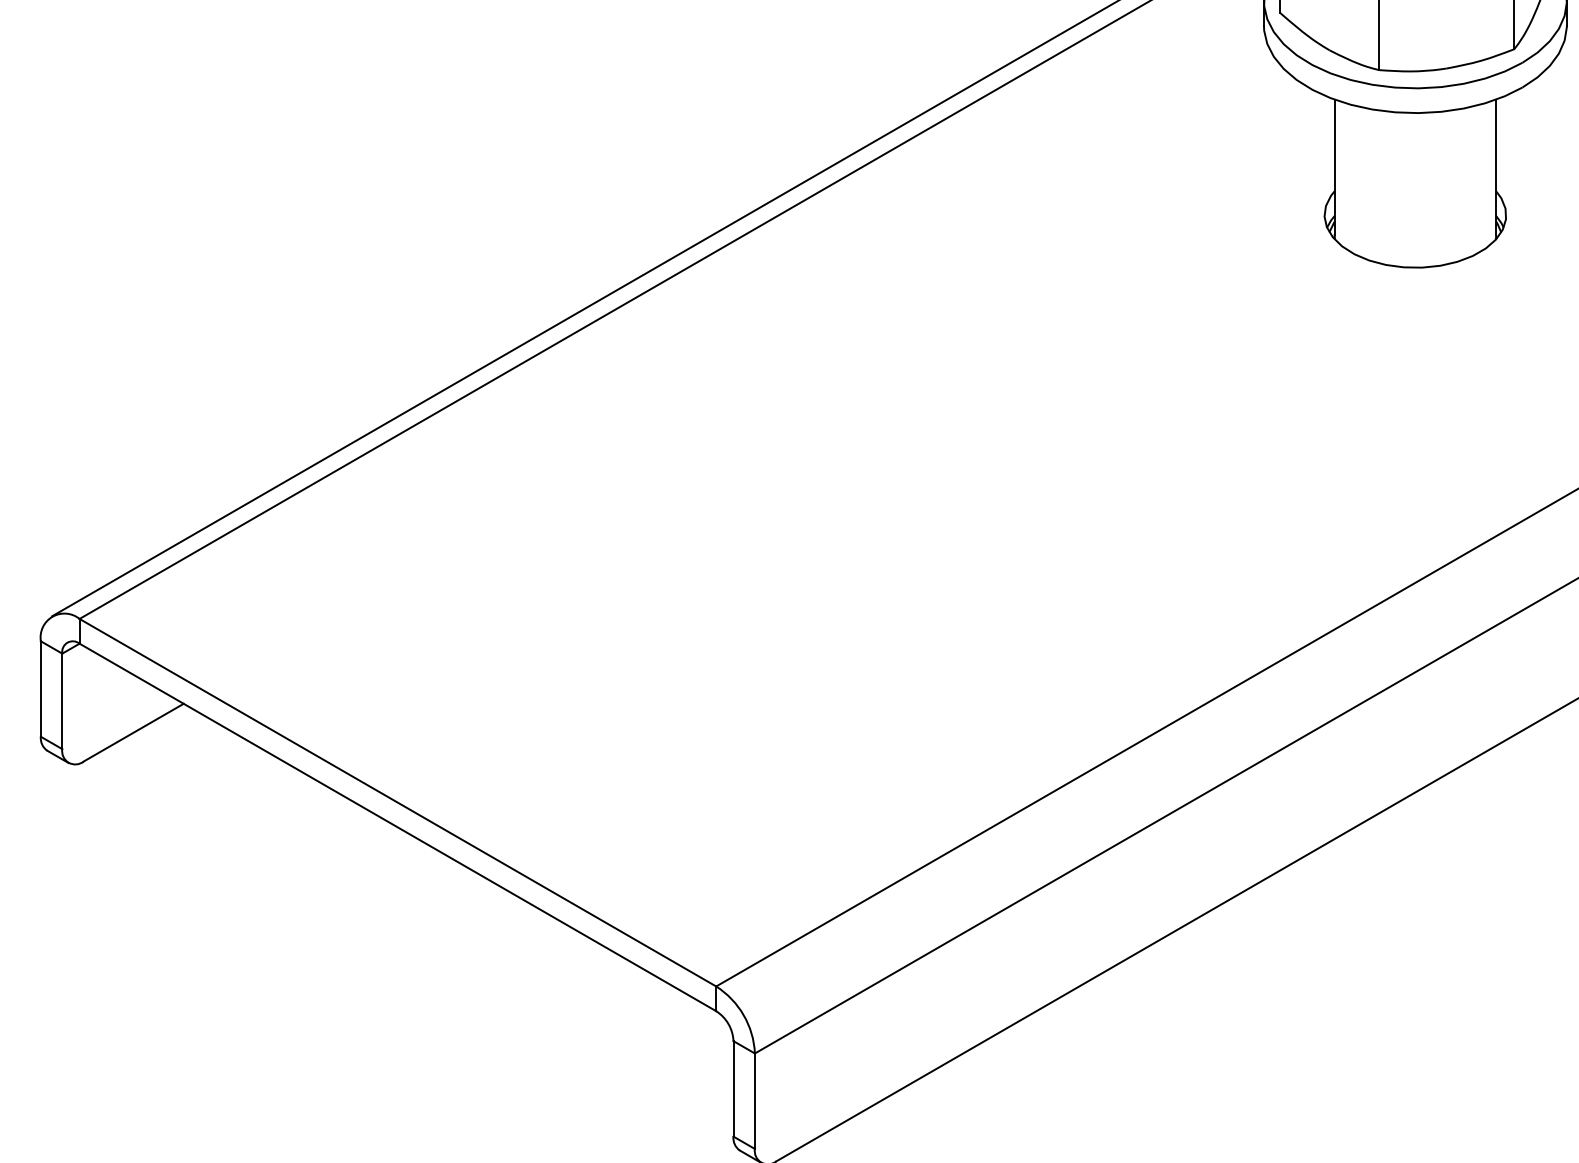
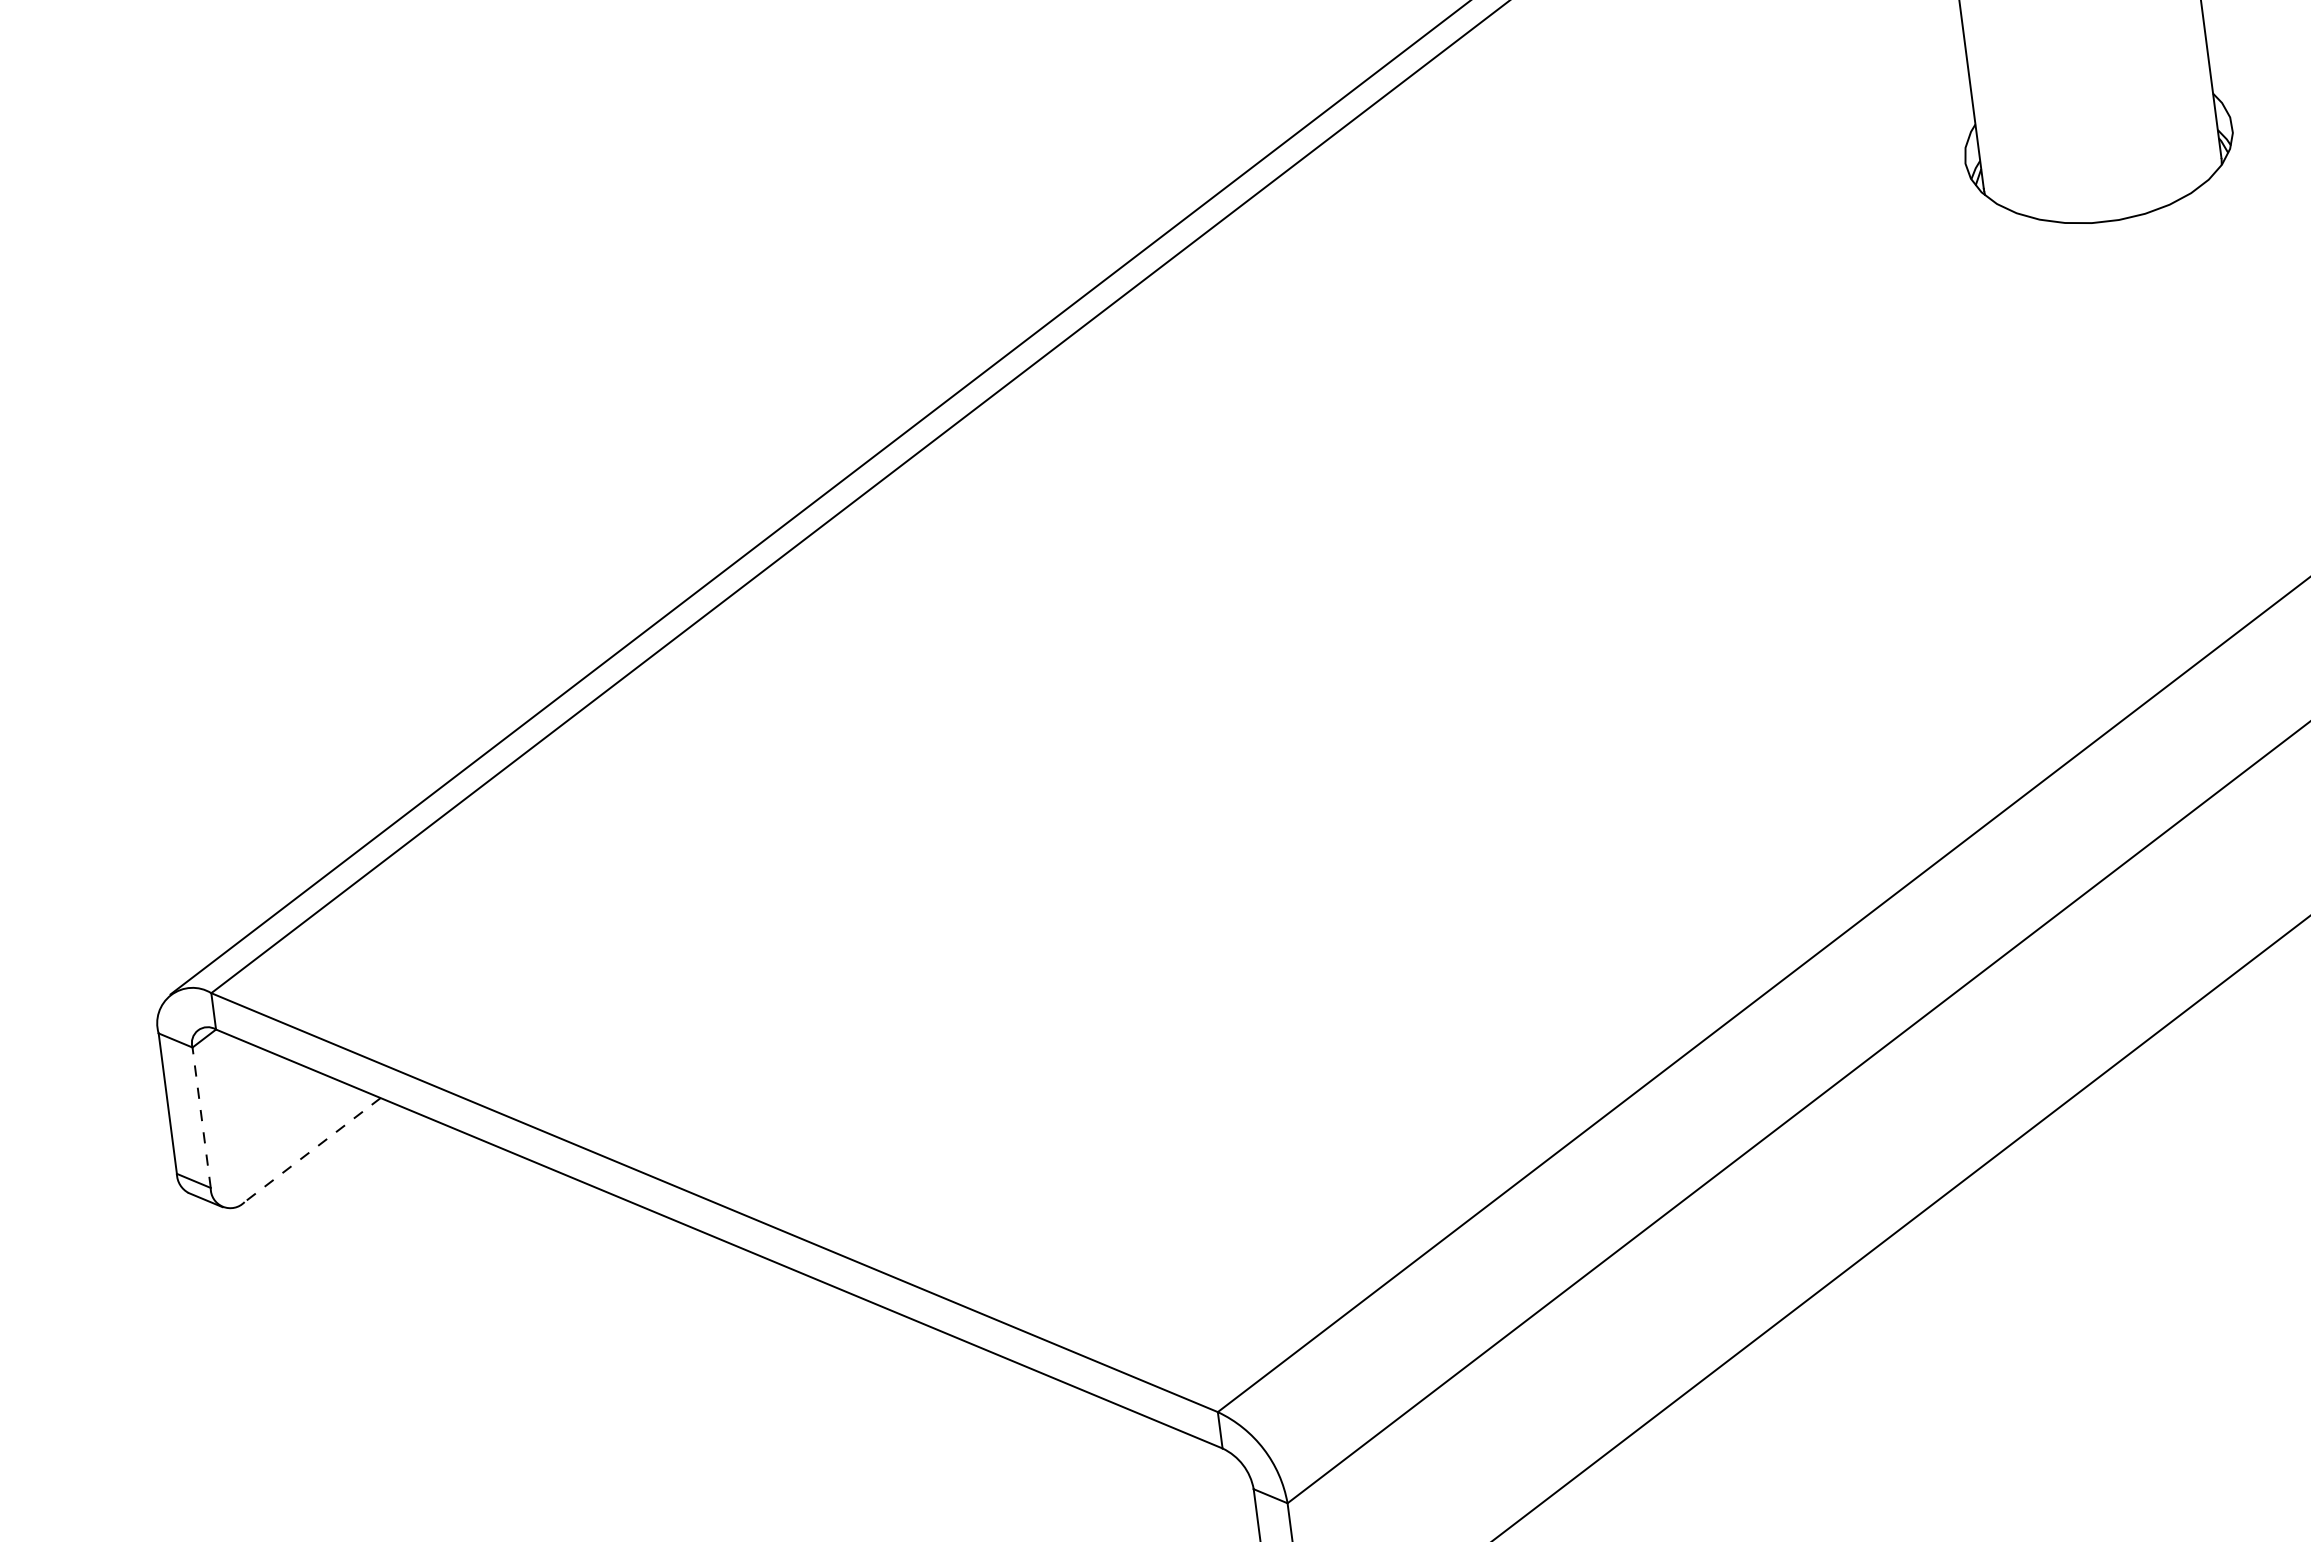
line: (62, 701) -> (201, 1117), solid -> dashed
line: (133, 732) -> (312, 1149), solid -> dashed

